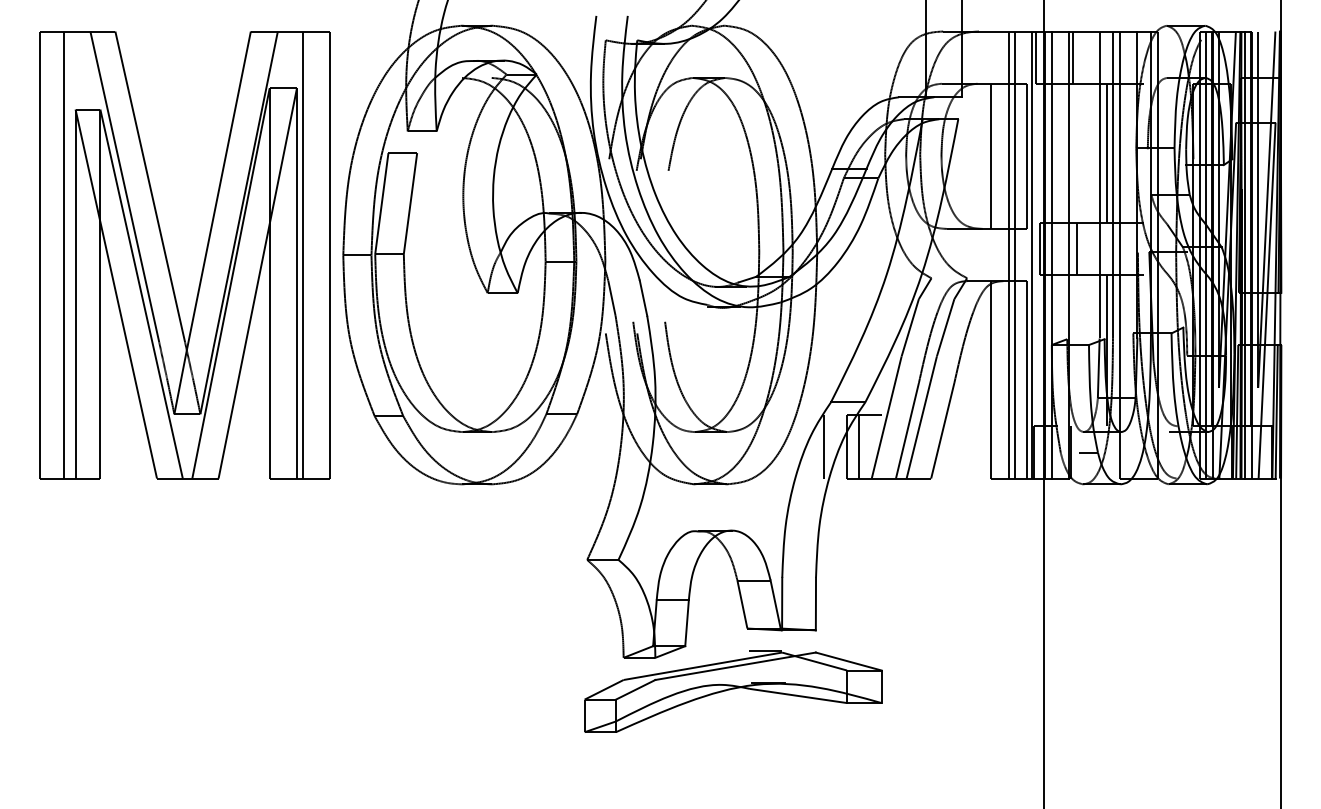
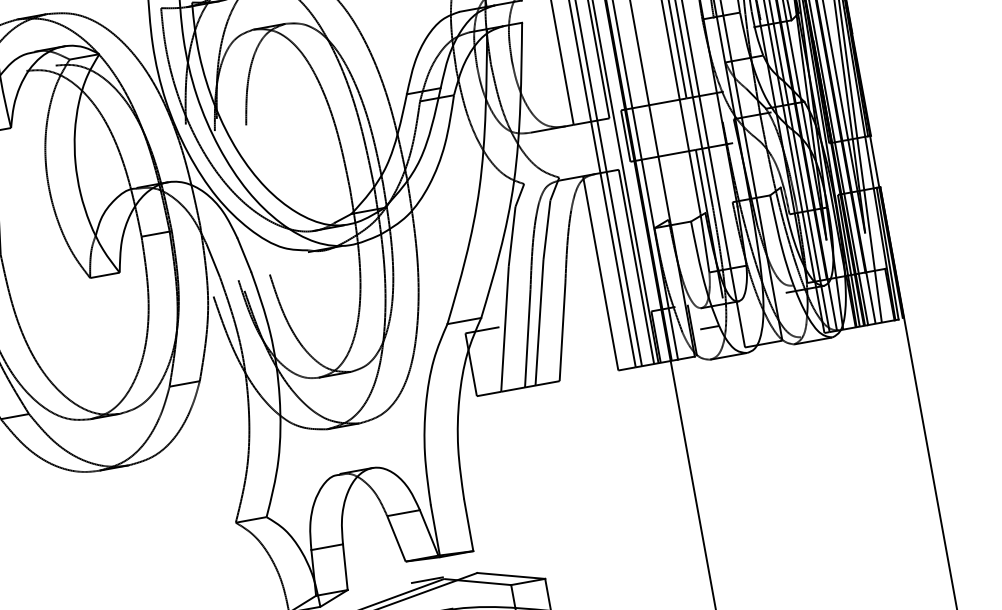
line: (1077, 249) -> (662, 129), removed
line: (824, 446) -> (448, 368), removed
line: (858, 446) -> (482, 362), removed

